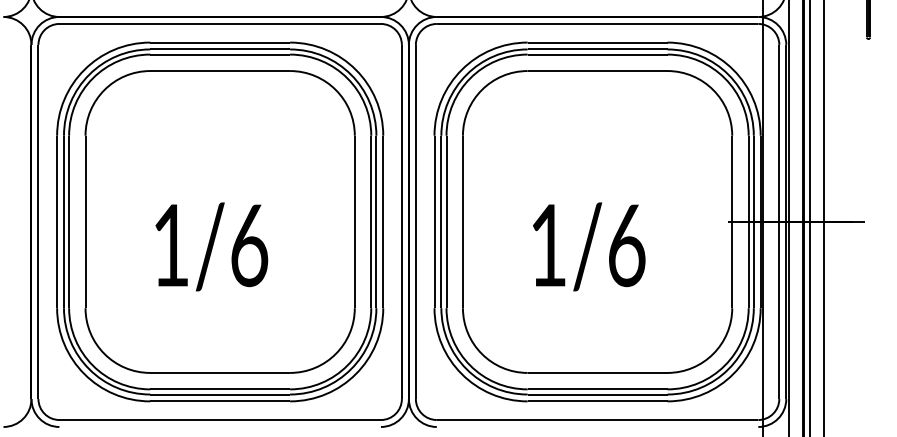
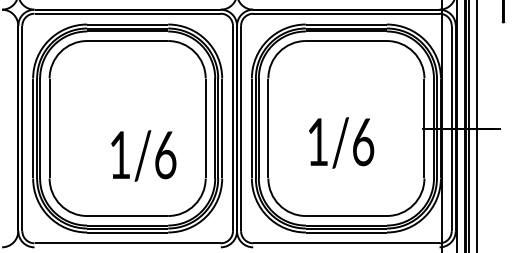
text: (211, 246) -> (143, 155), moved

